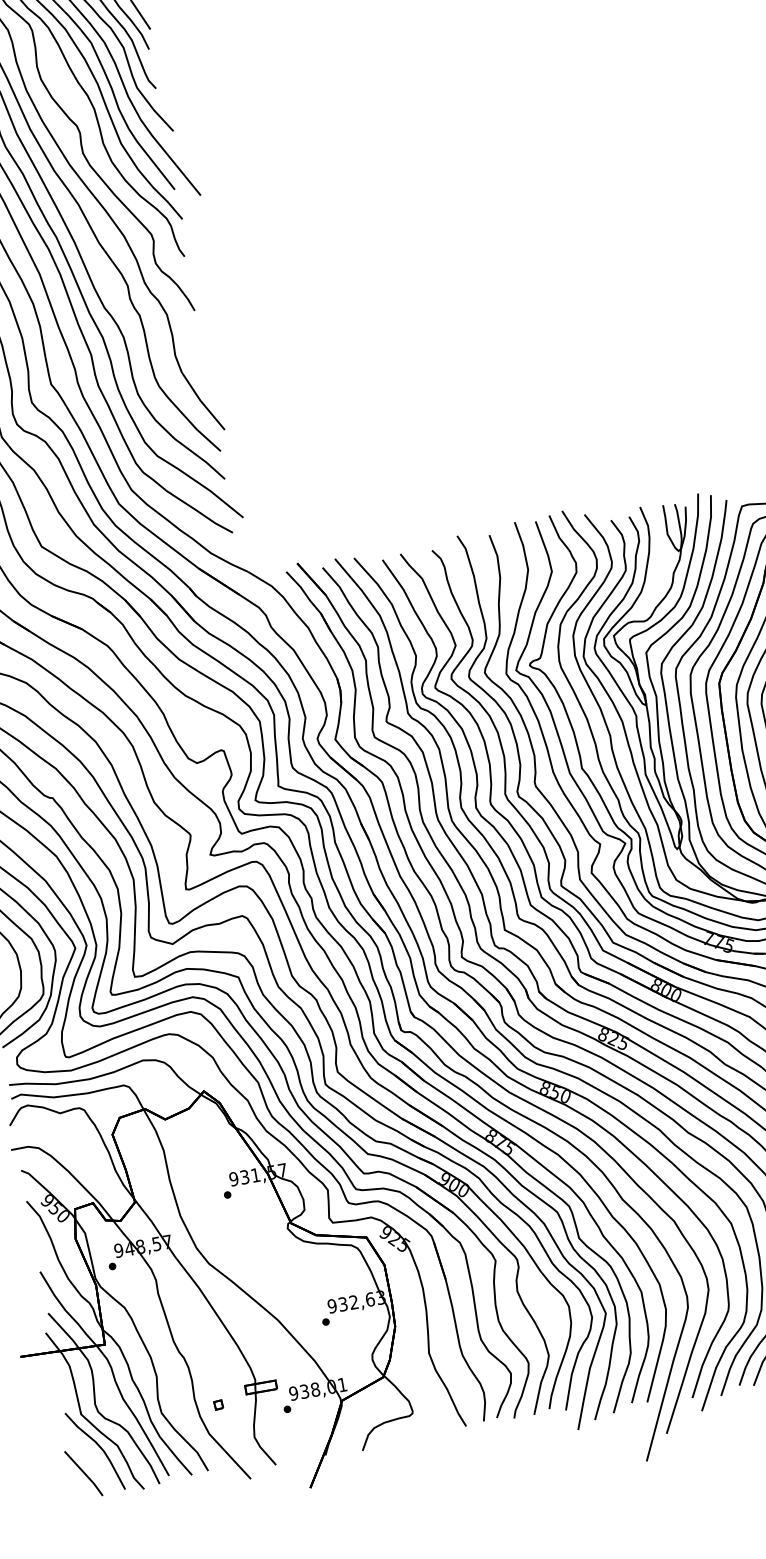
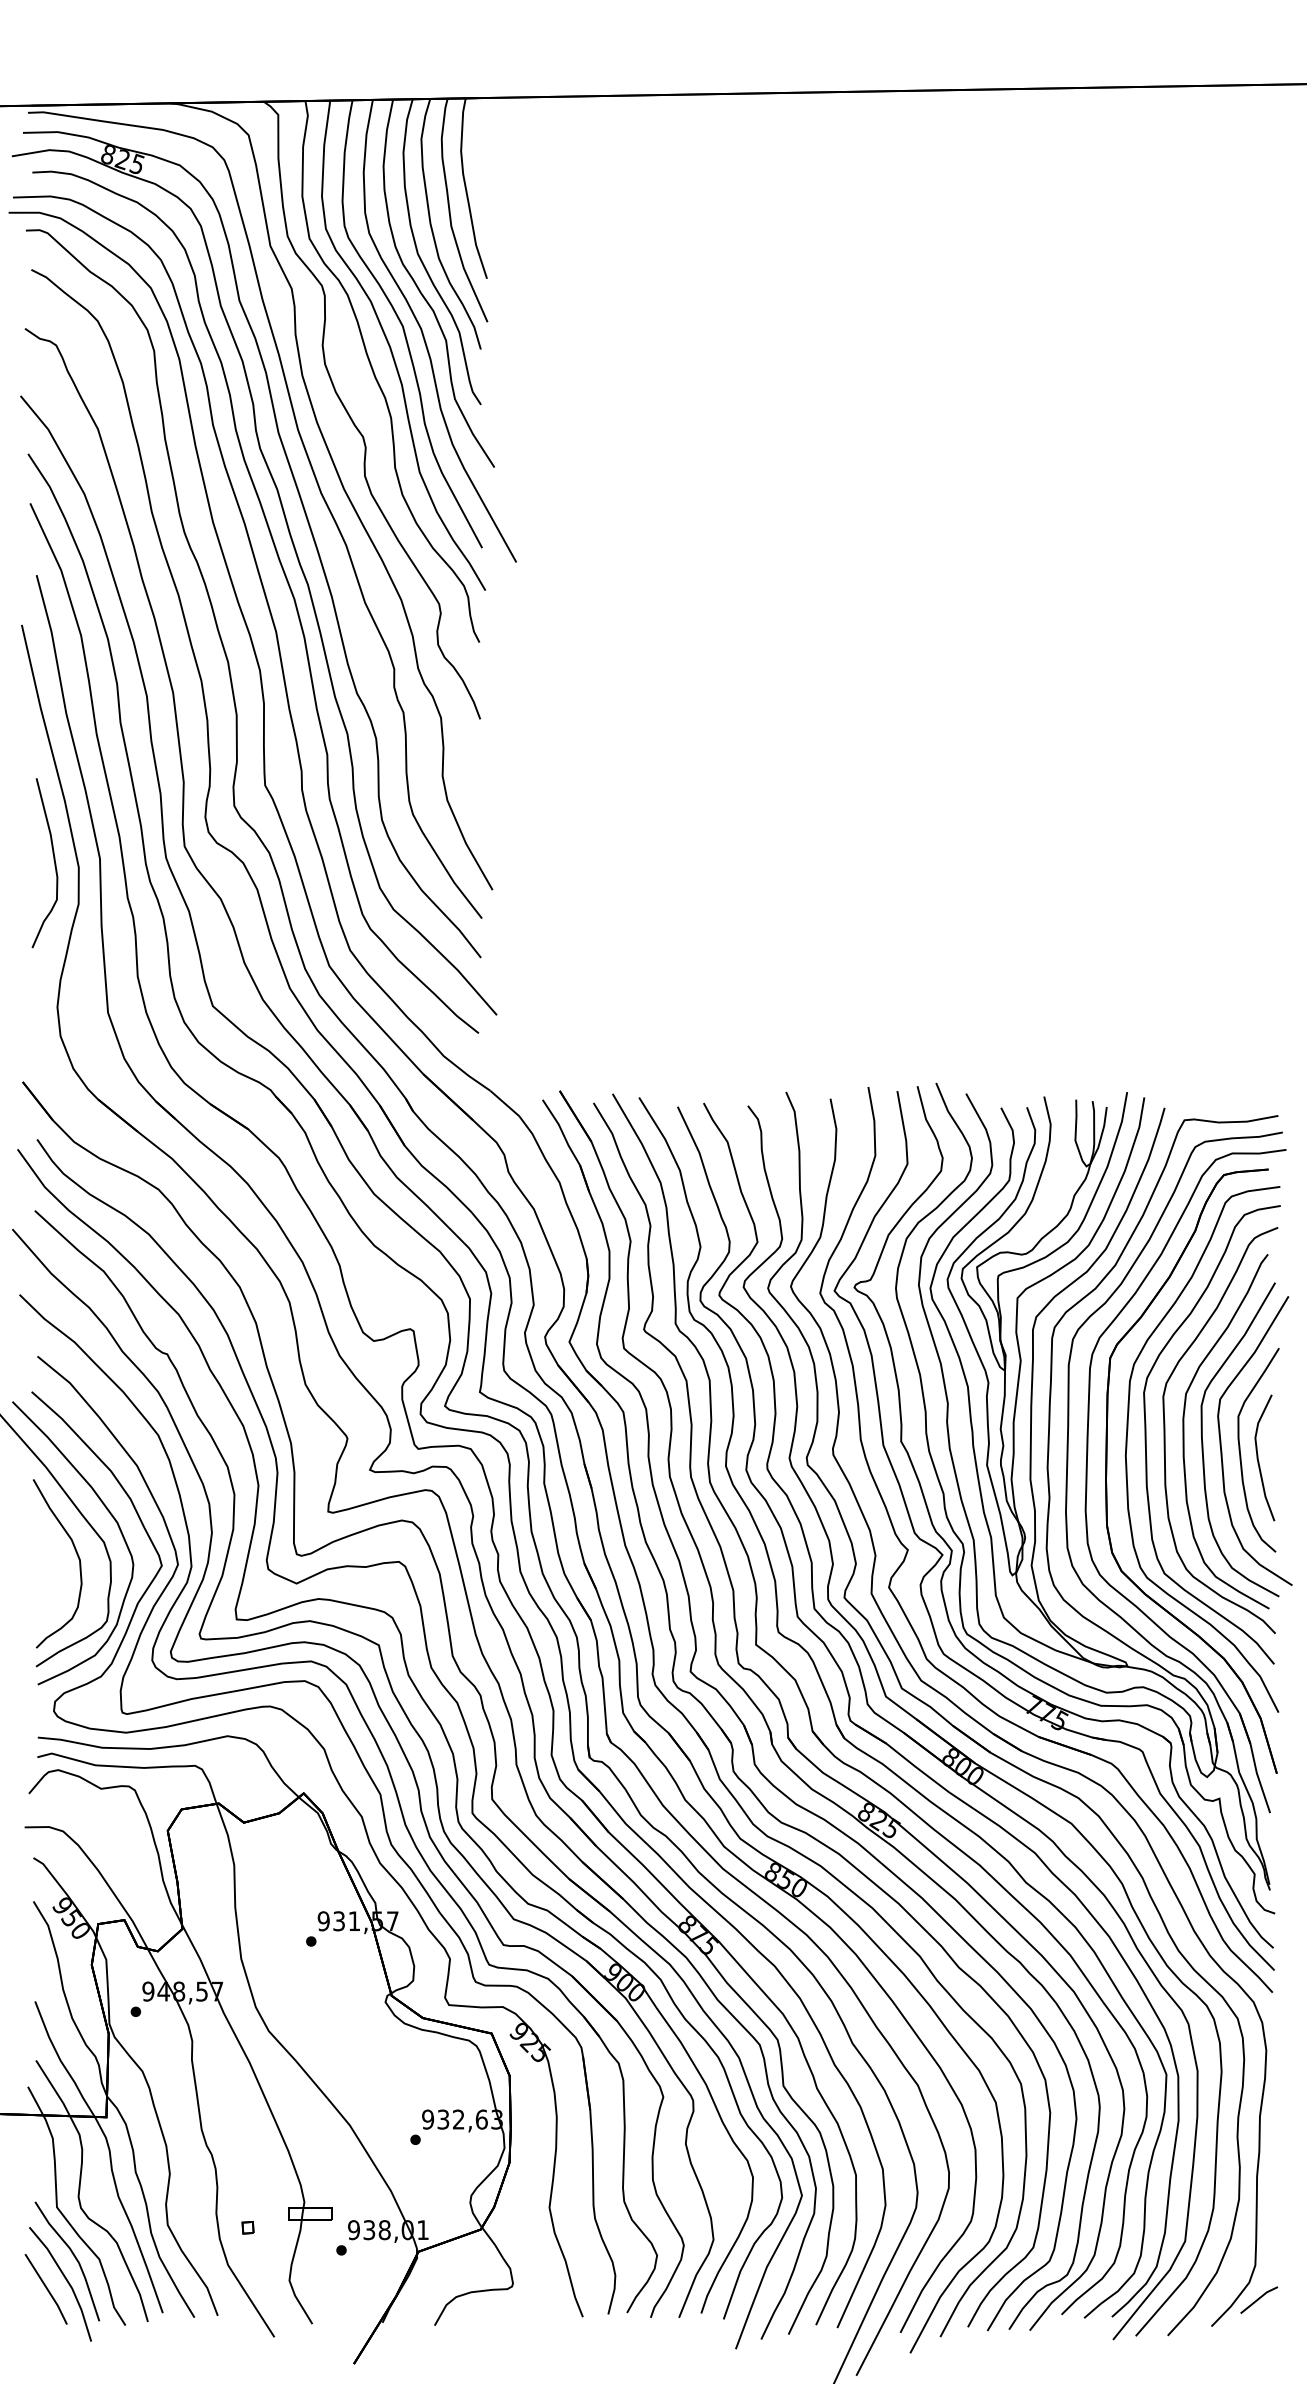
part: (97, 1465) -> (66, 2281), added

